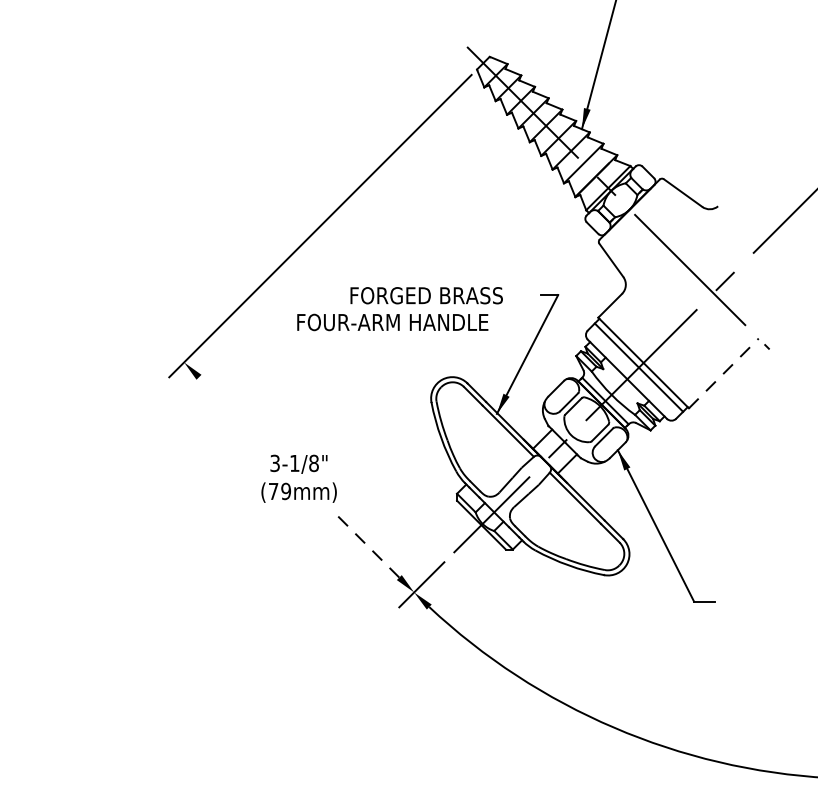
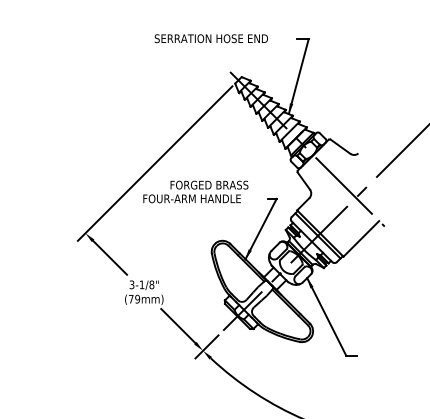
text: (399, 308) -> (195, 191), moved
line: (724, 372) -> (361, 238), dashed -> solid
line: (233, 409) -> (110, 257), added
line: (366, 542) -> (178, 325), dashed -> solid

